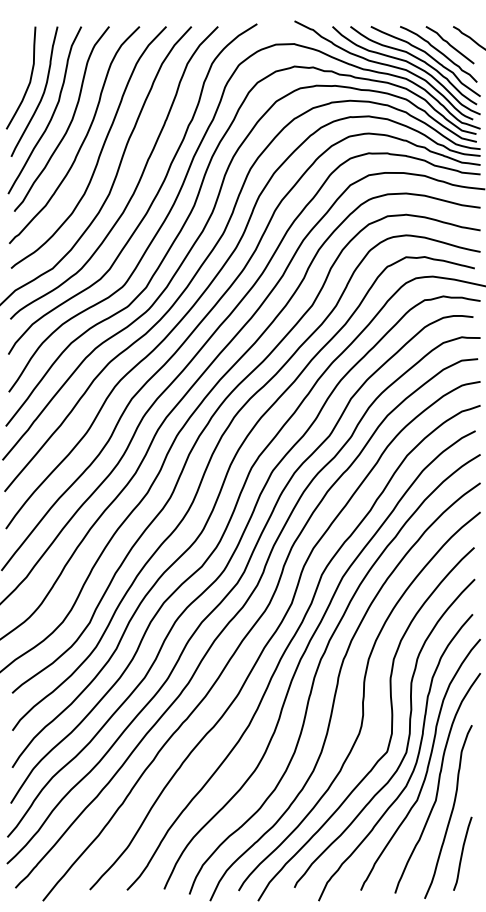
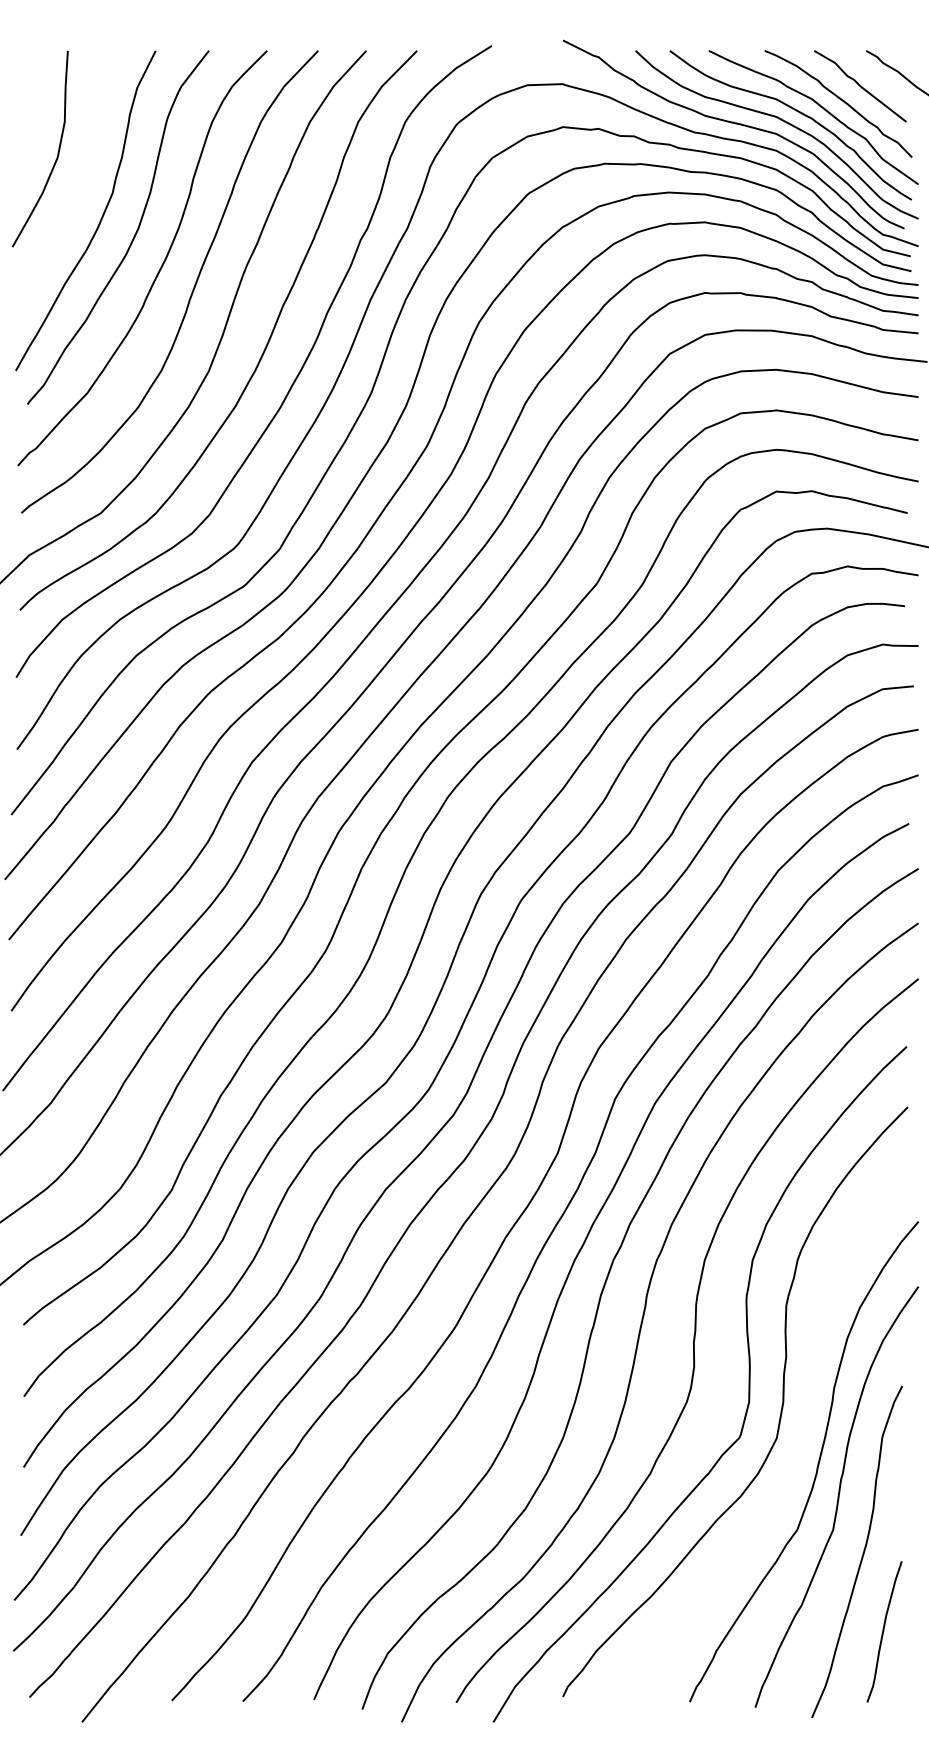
curve: (41, 95) -> (79, 182), removed
curve: (414, 764) -> (792, 1461), removed

